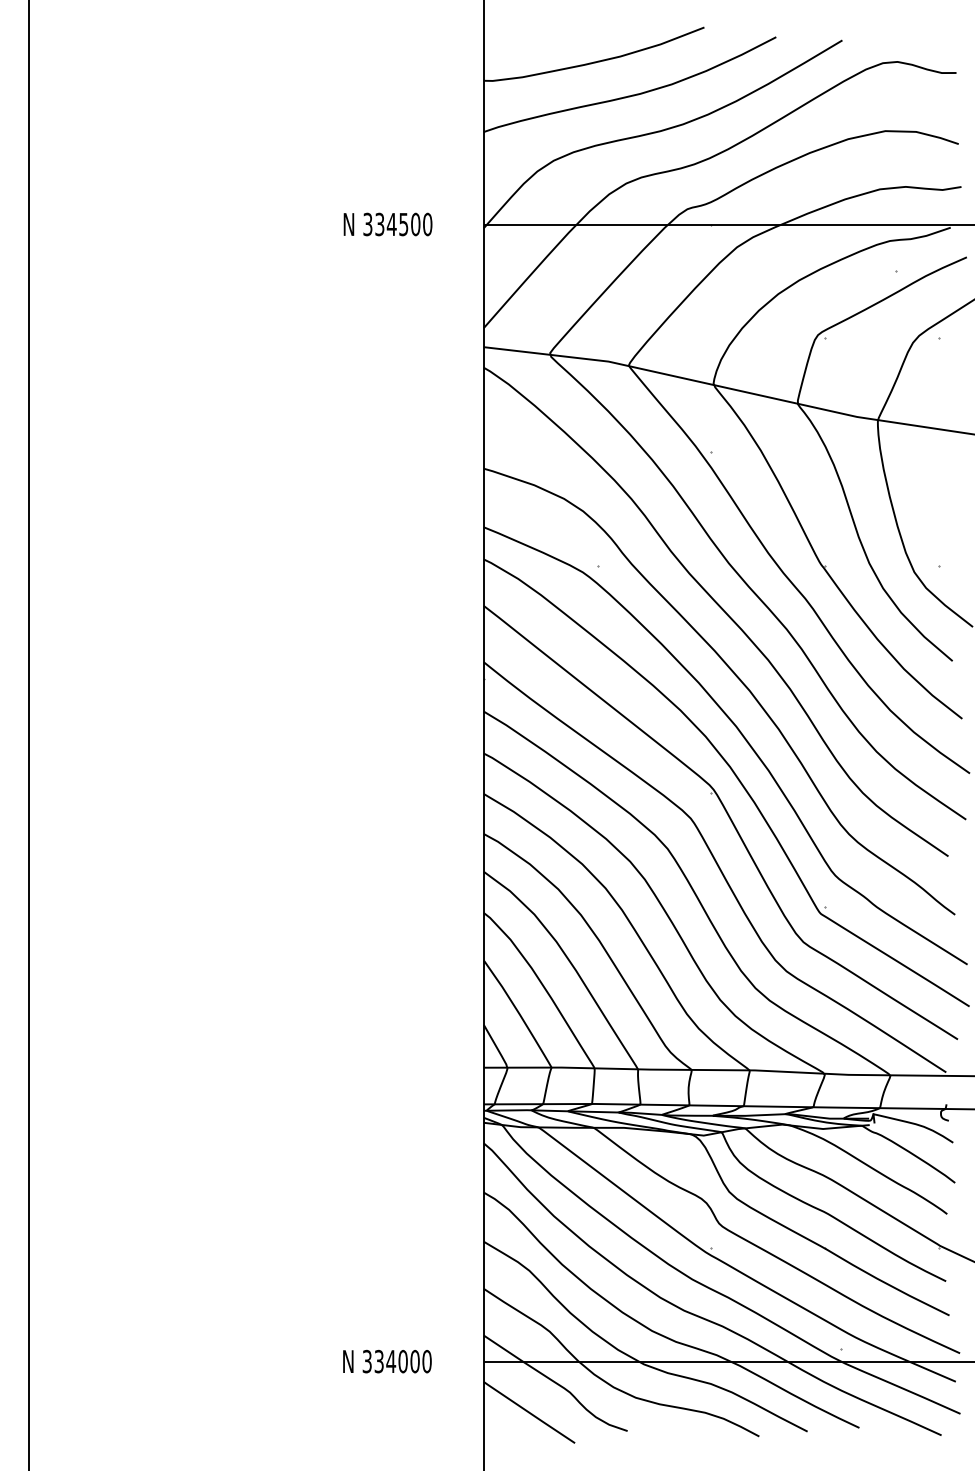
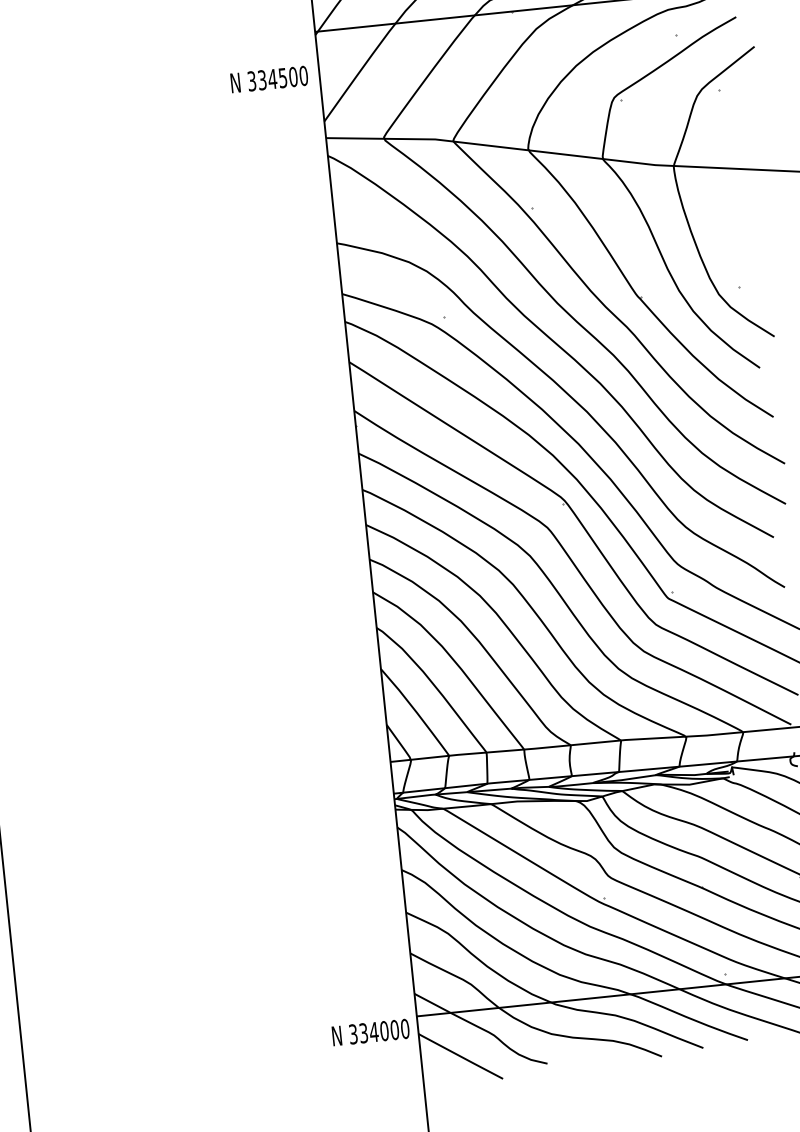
text: (387, 224) -> (268, 79), moved
text: (387, 1361) -> (370, 1032), moved

